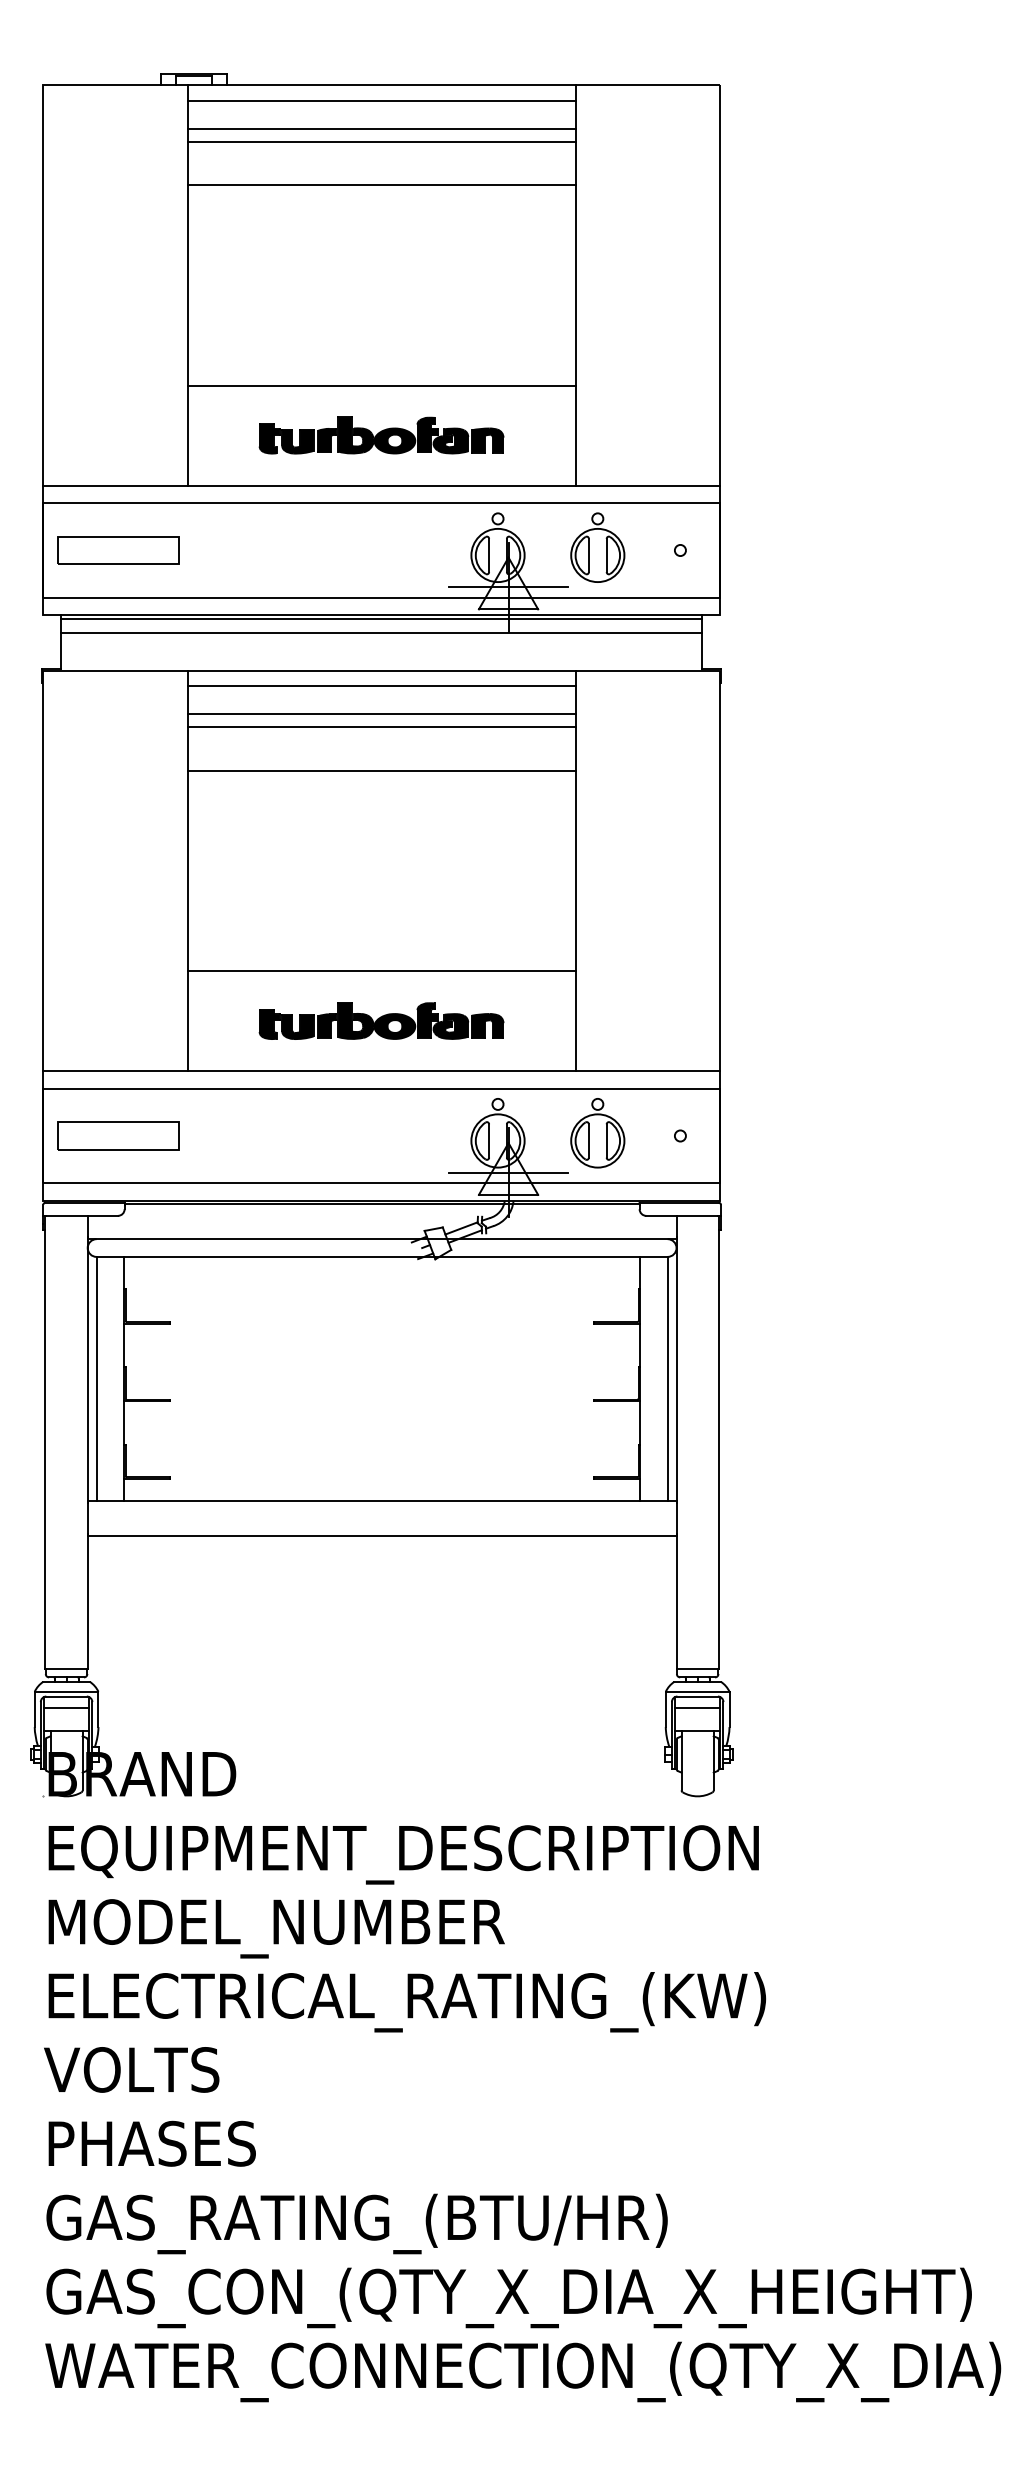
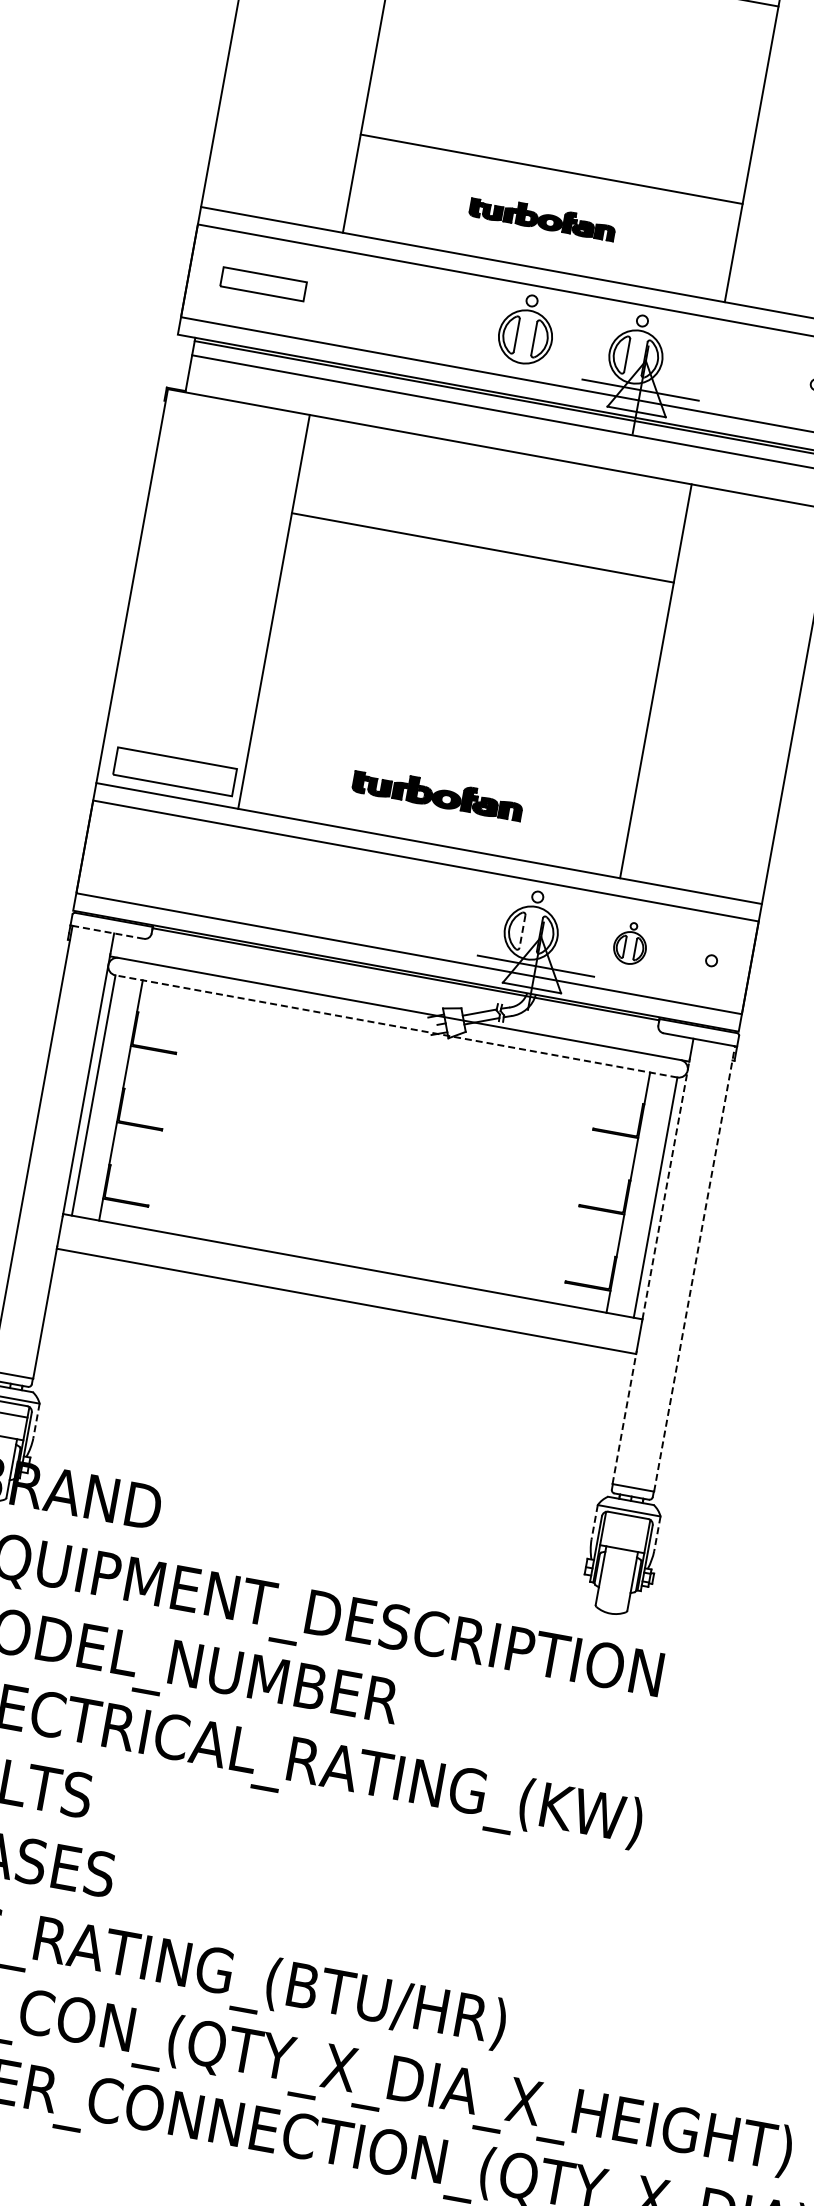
part: (381, 435) -> (542, 218), size x0.6
part: (597, 547) -> (526, 329), moved
part: (118, 550) -> (263, 284), size x0.7
line: (381, 686) -> (497, 465), removed
line: (381, 714) -> (492, 492), removed
line: (381, 727) -> (490, 505), removed
line: (381, 971) -> (446, 745), removed
part: (381, 1020) -> (438, 793), size x0.7
part: (597, 1133) -> (630, 943), size x0.6
part: (118, 1135) -> (174, 771), moved
line: (489, 1141) -> (522, 932), solid -> dashed
line: (82, 1215) -> (109, 932), solid -> dashed
line: (382, 1256) -> (396, 1026), solid -> dashed
line: (676, 1370) -> (665, 1190), solid -> dashed
line: (718, 1441) -> (694, 1268), solid -> dashed
line: (676, 1601) -> (624, 1418), solid -> dashed
line: (697, 1707) -> (626, 1526), removed
line: (98, 1709) -> (36, 1421), solid -> dashed
line: (665, 1709) -> (594, 1522), solid -> dashed
line: (729, 1709) -> (657, 1533), solid -> dashed

